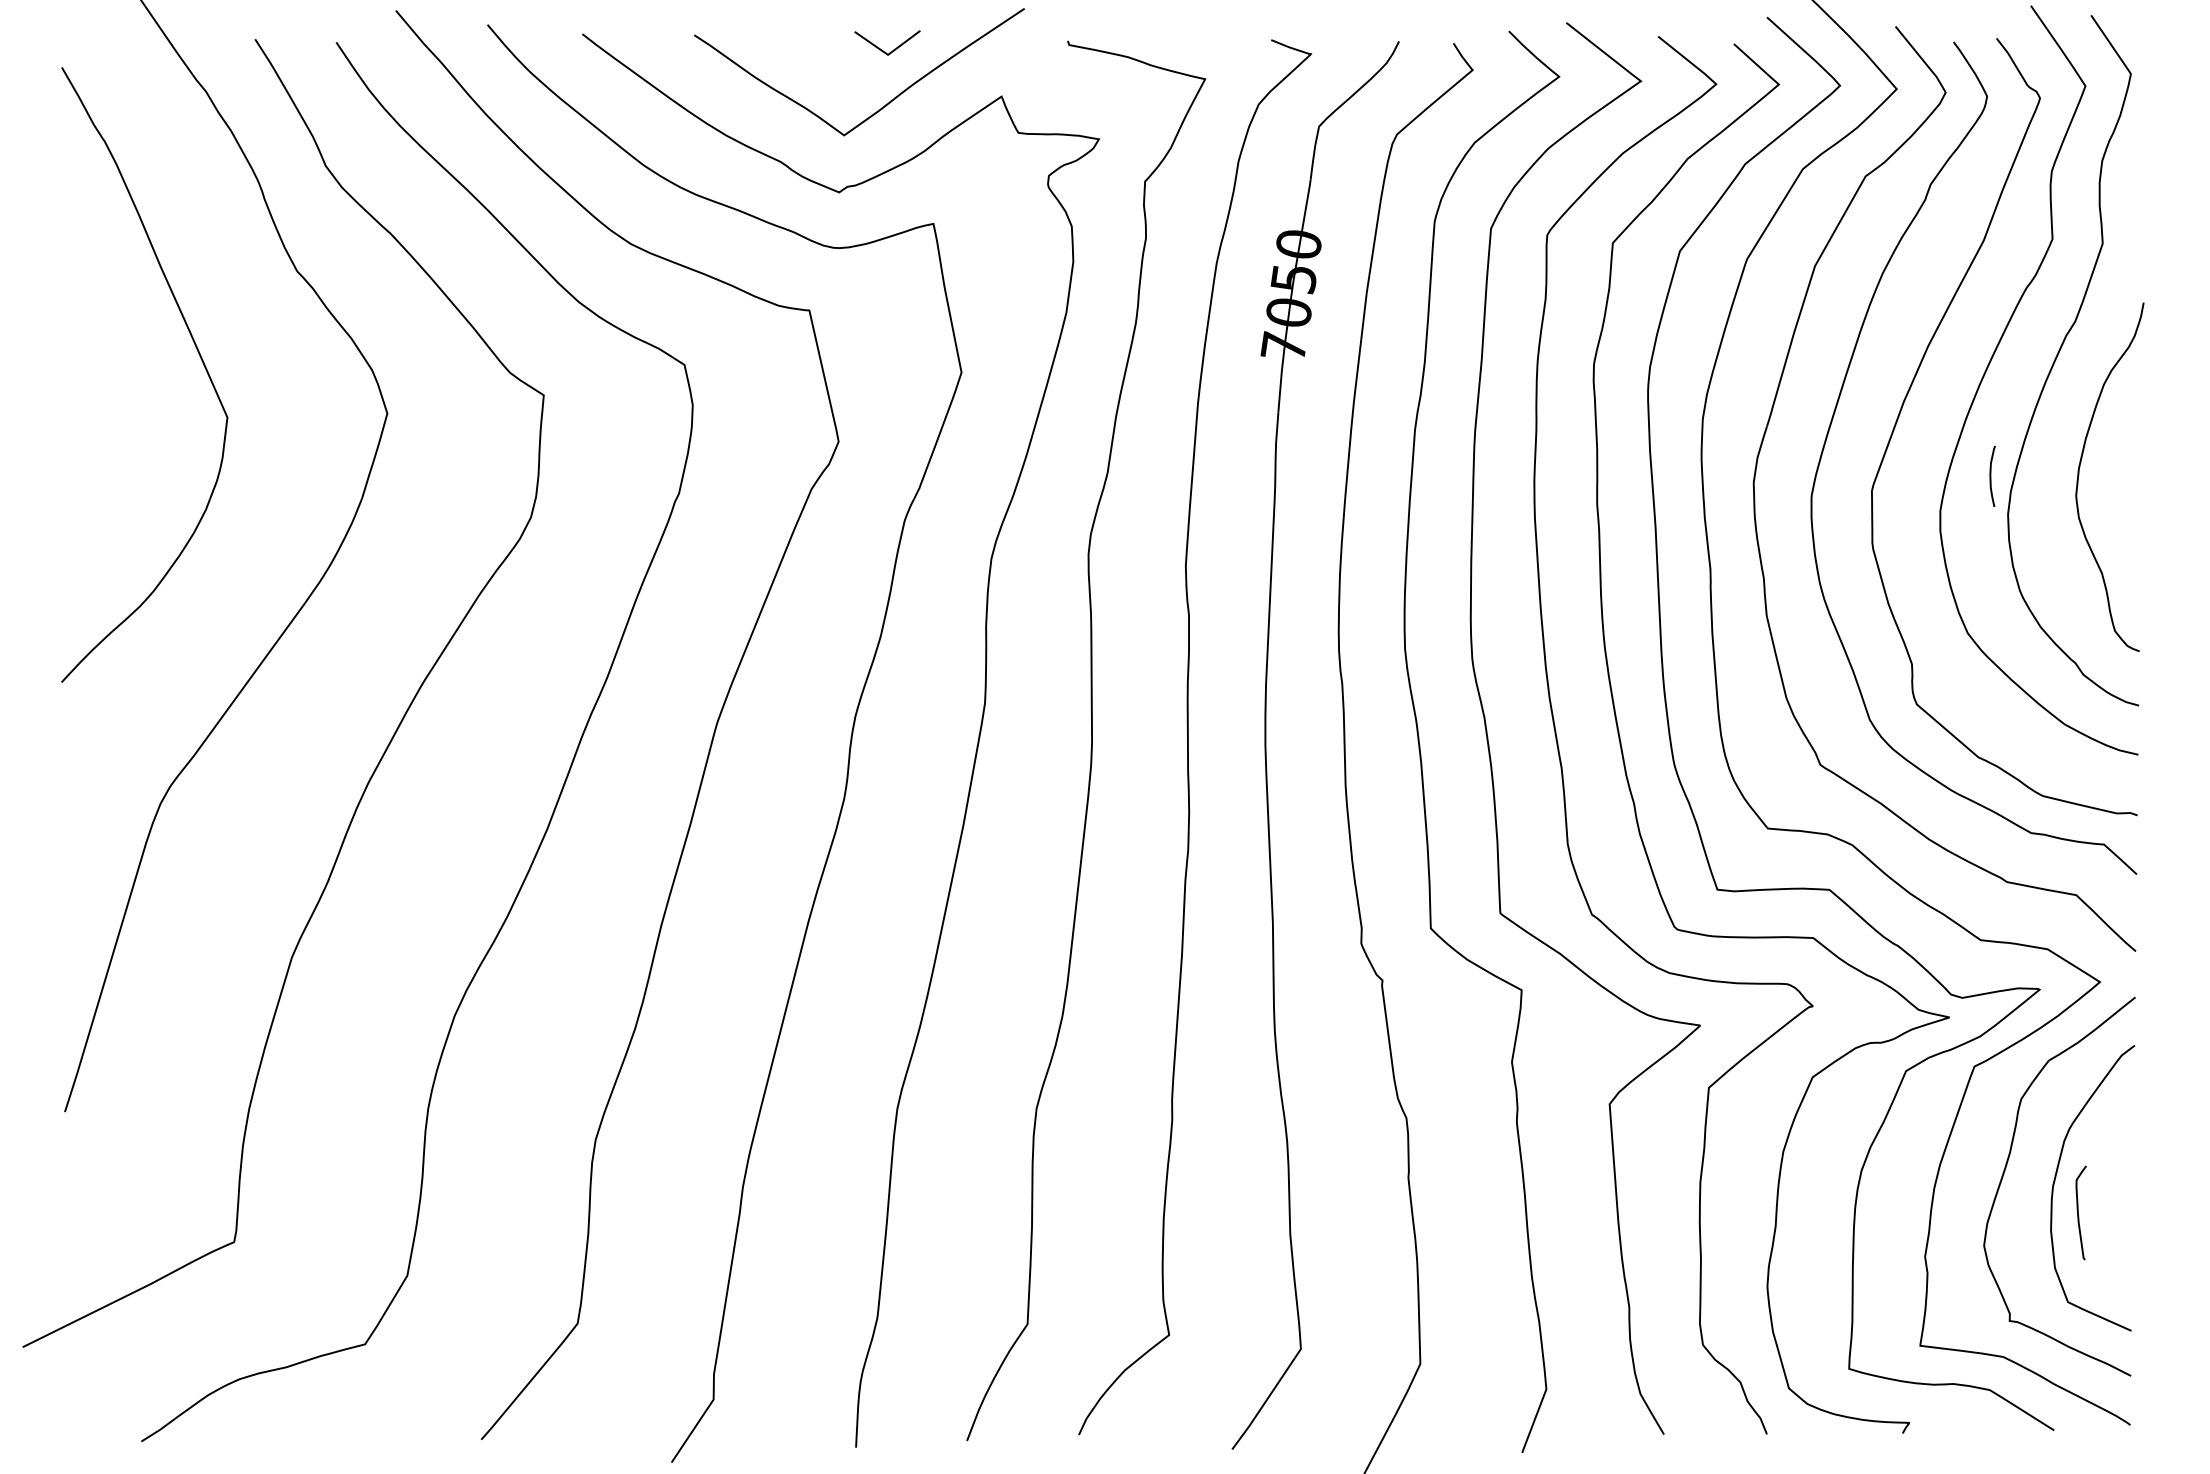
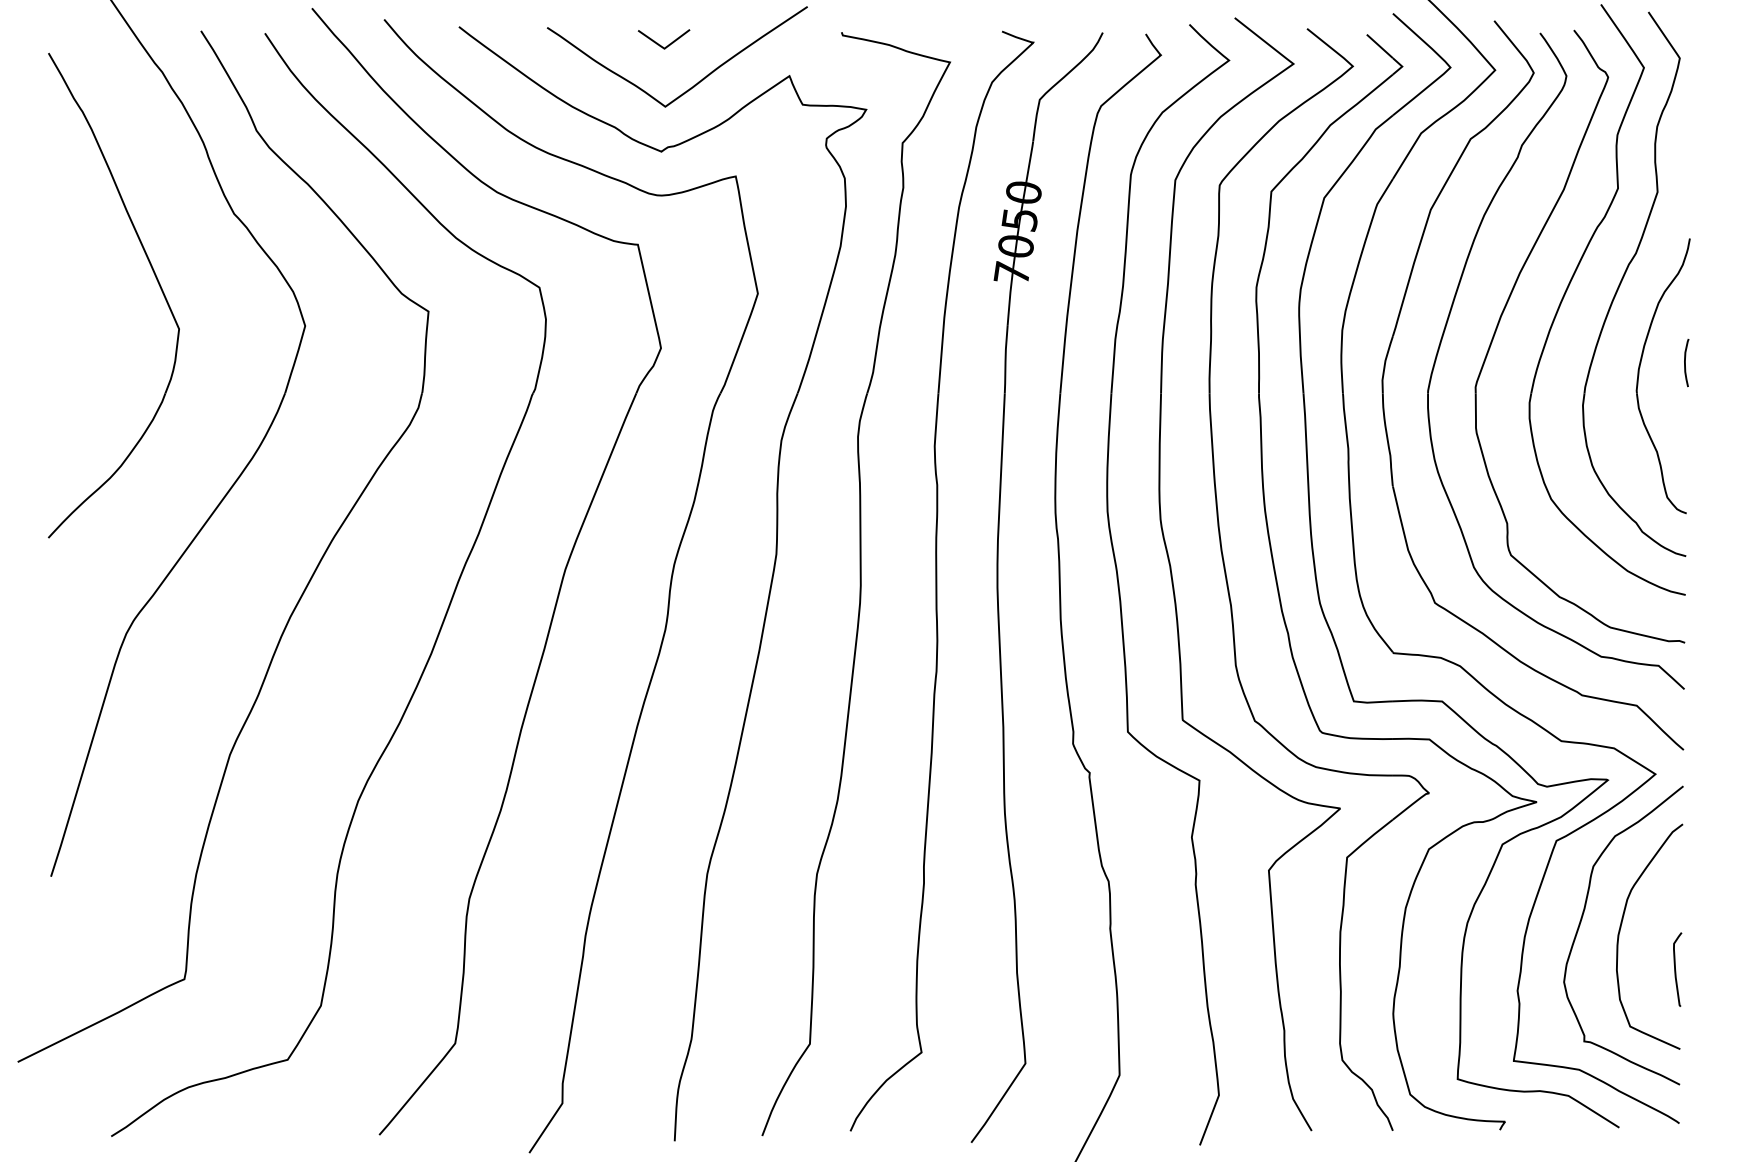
curve: (882, 49) -> (660, 44), moved
curve: (1991, 475) -> (1685, 362), moved
curve: (2078, 1212) -> (1675, 969), moved

